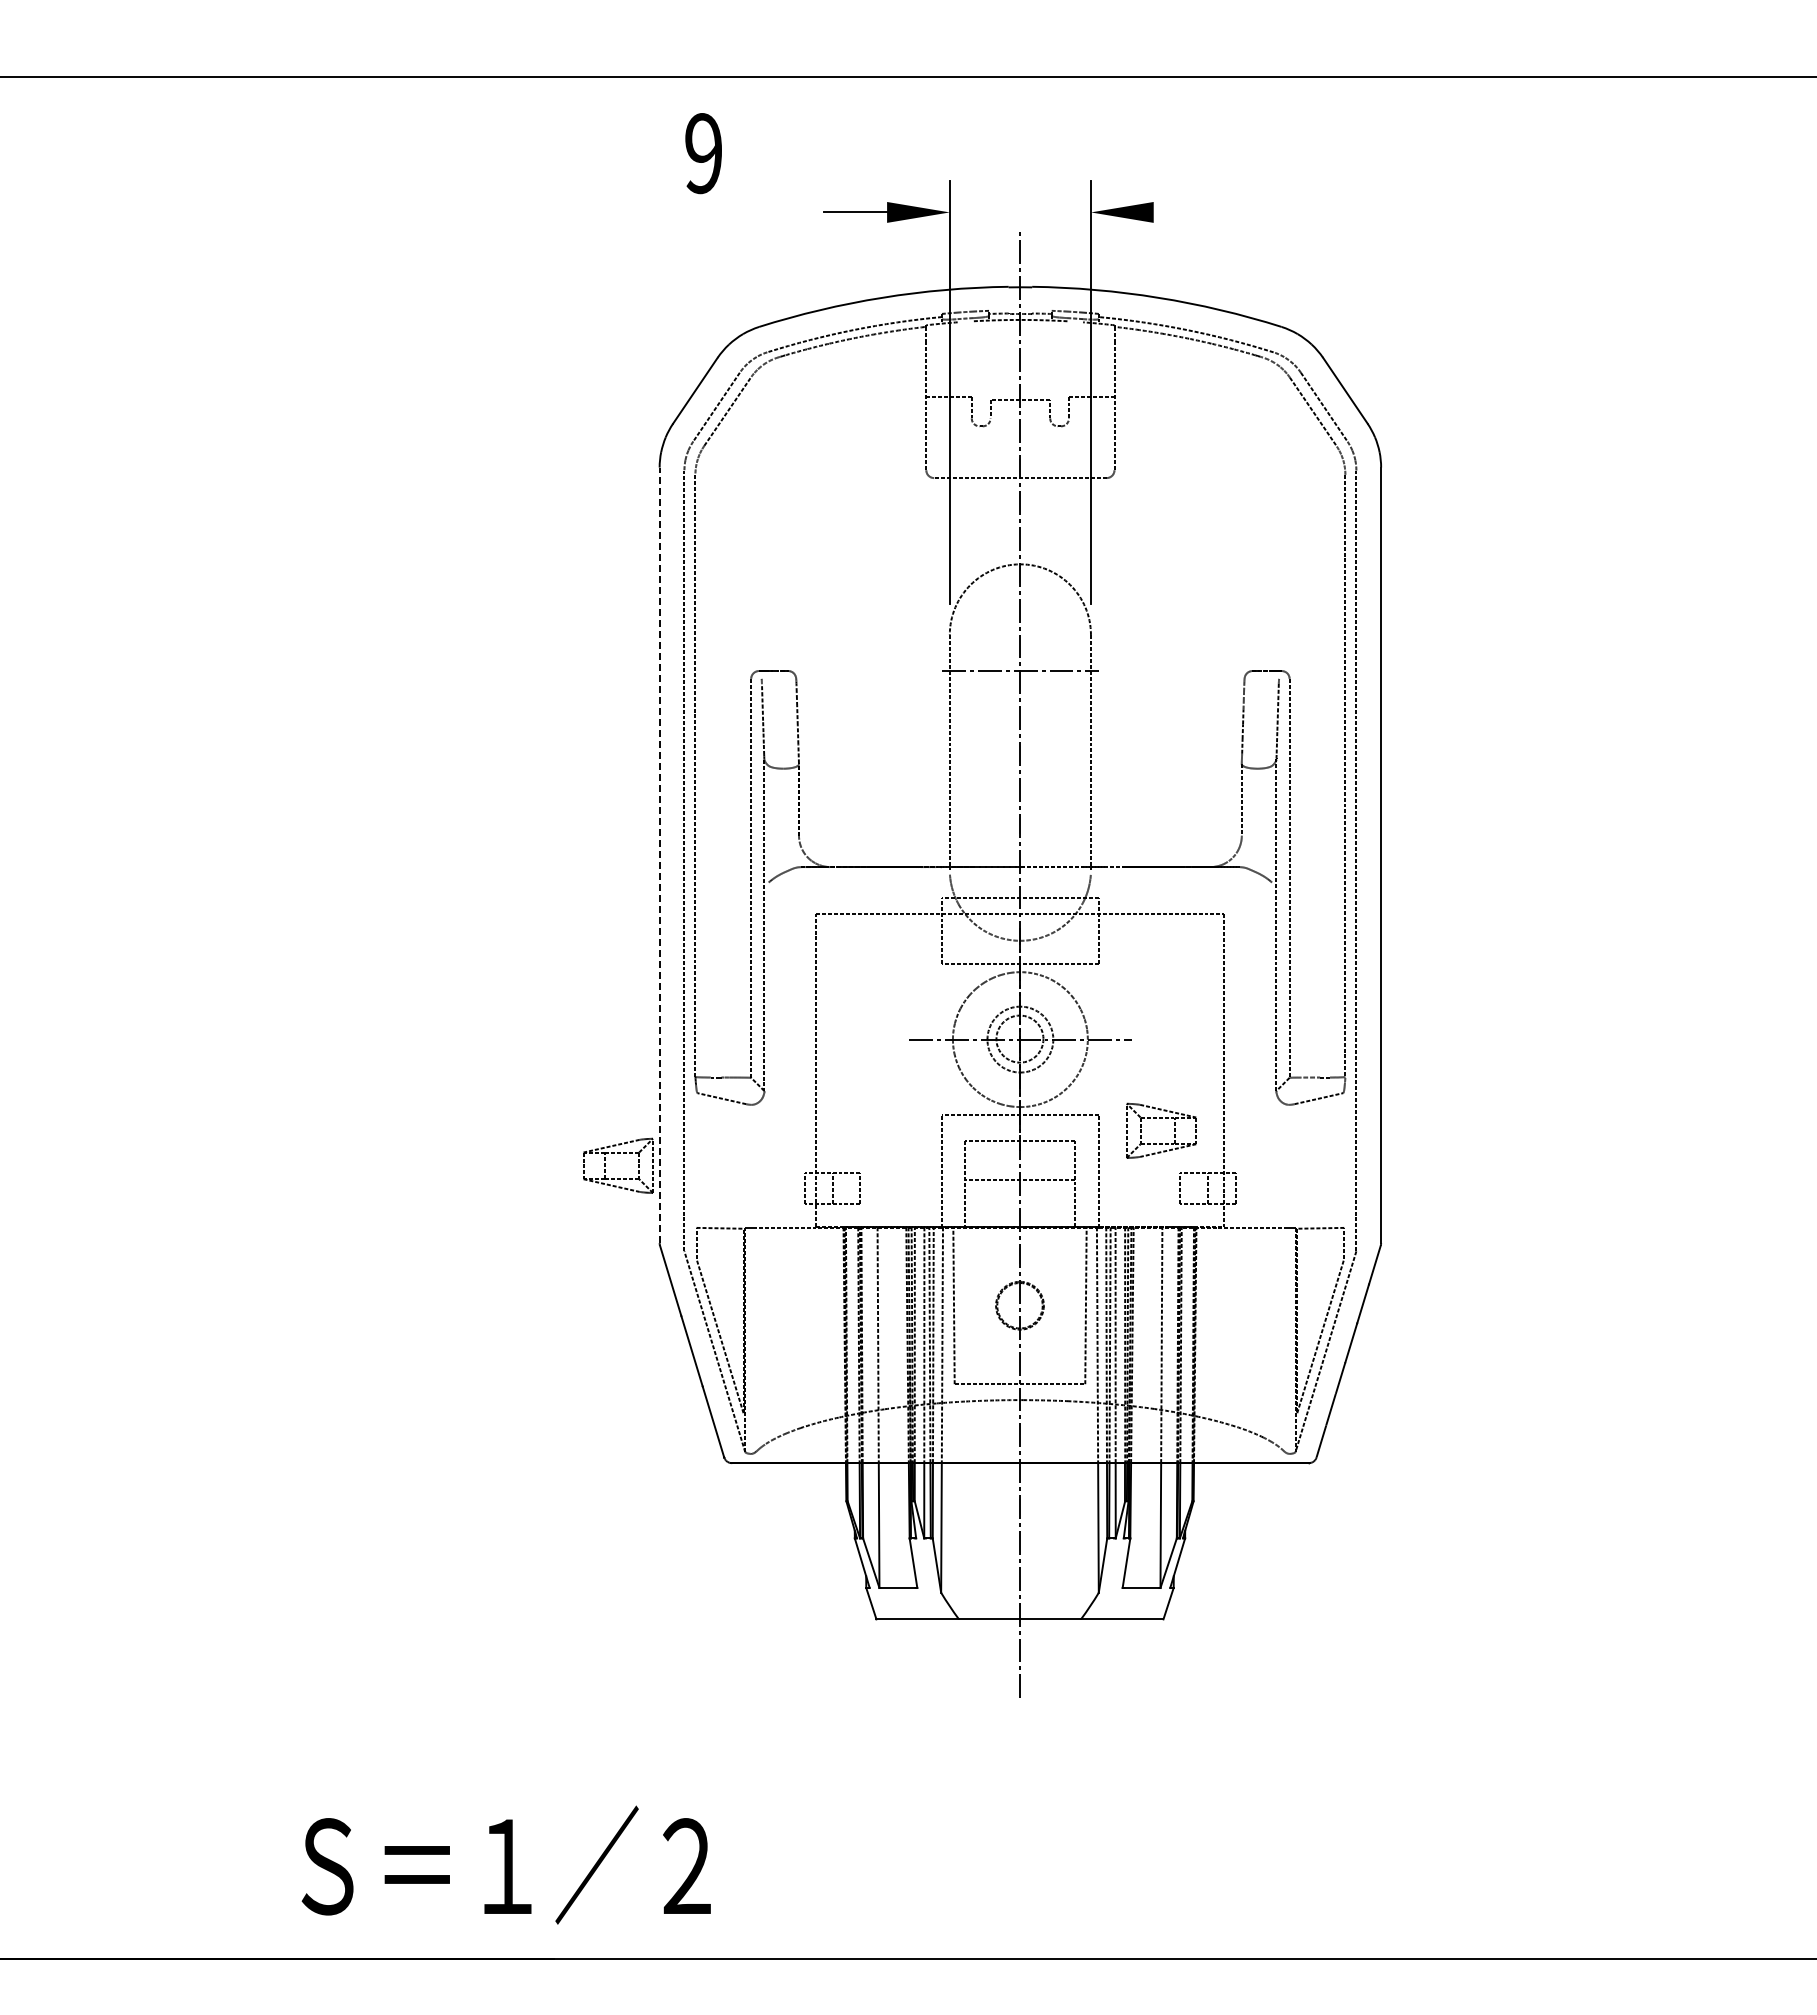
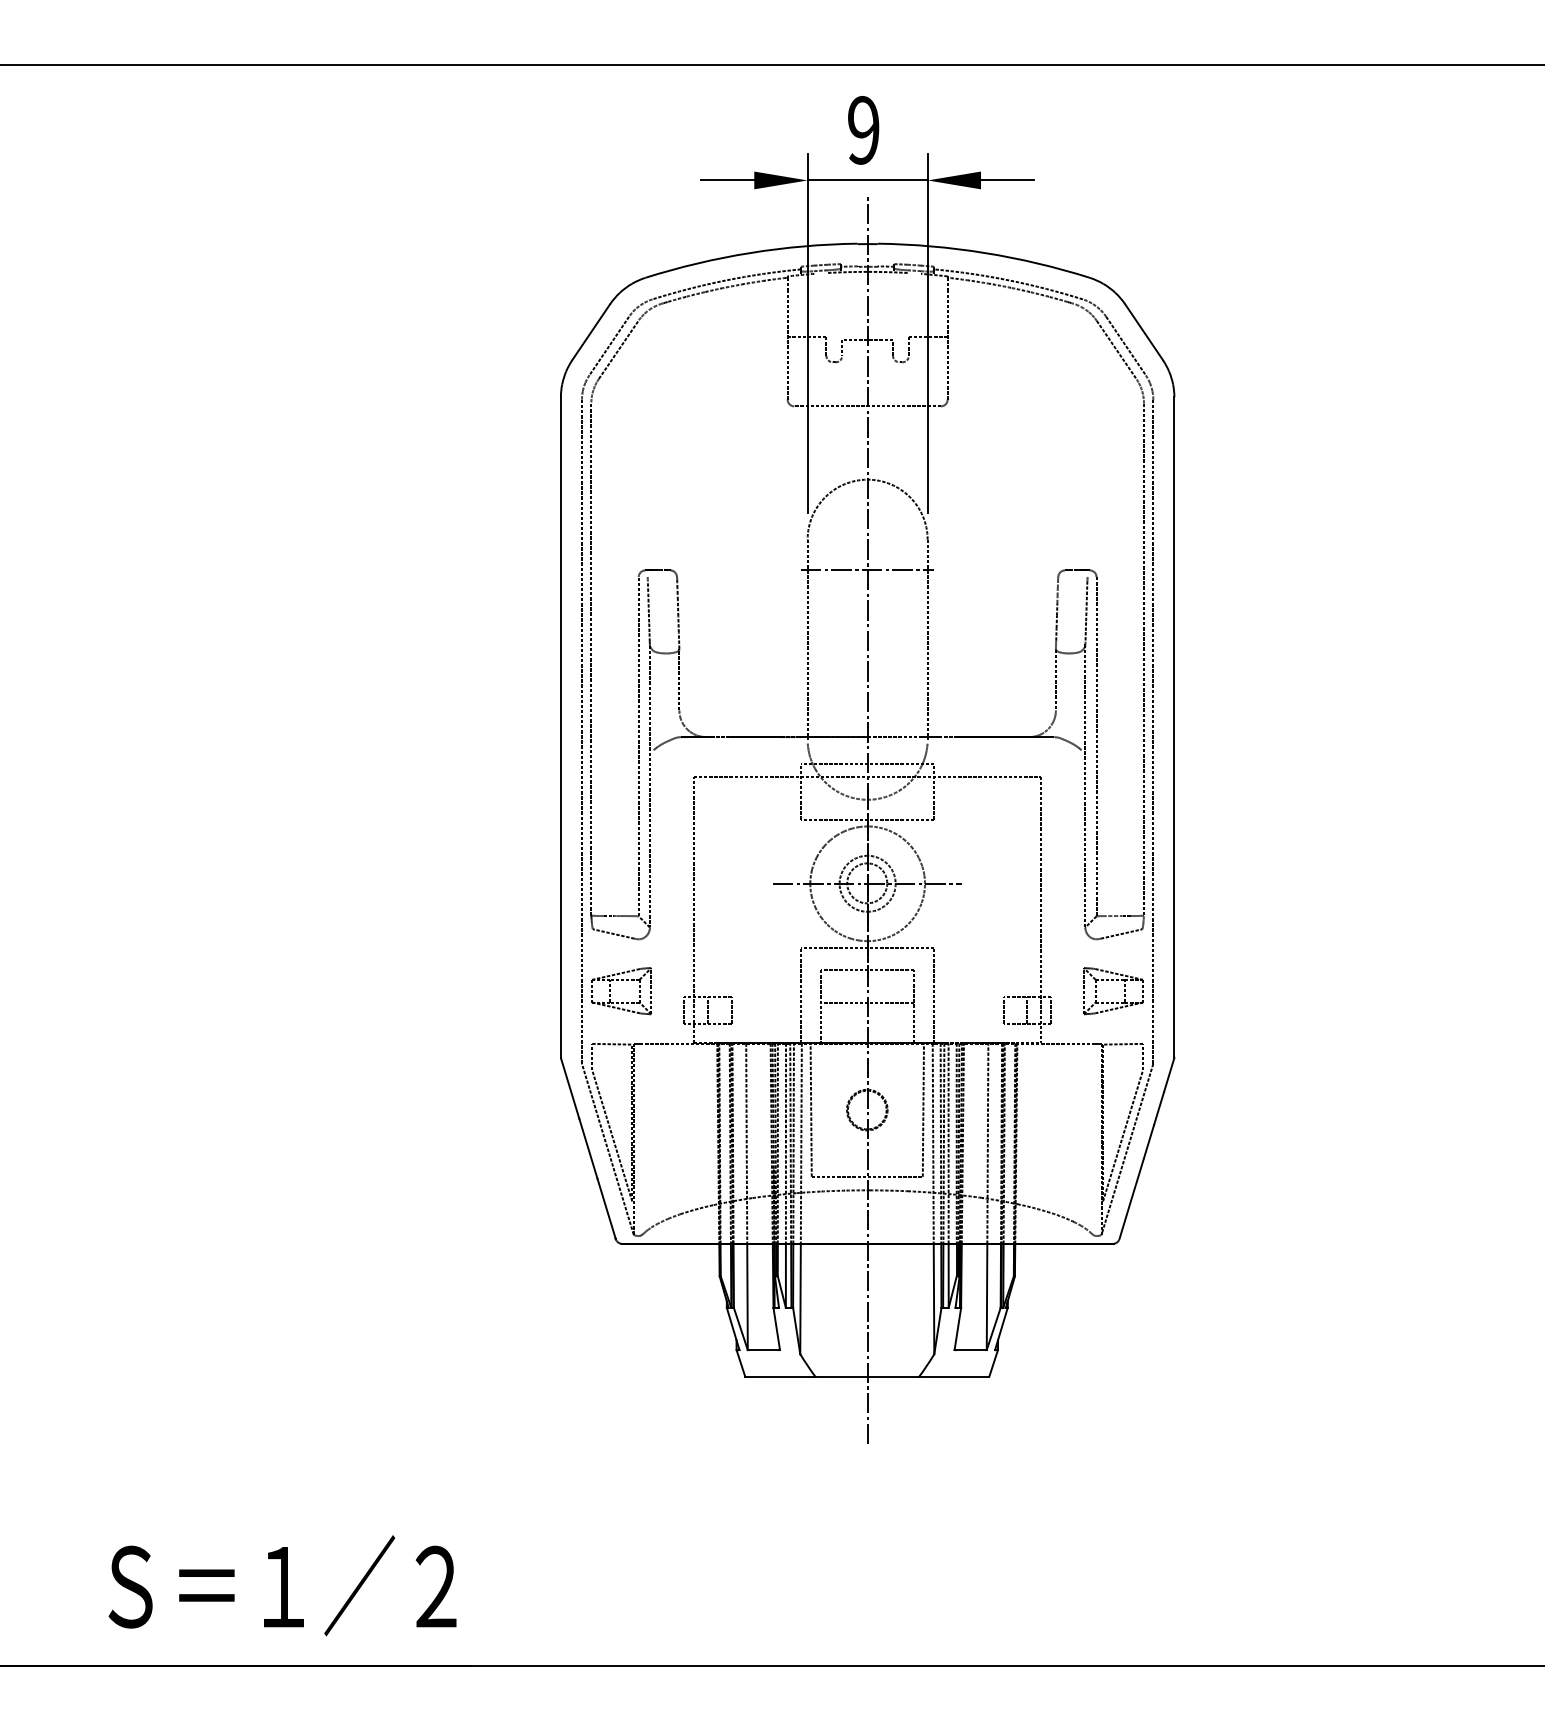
text: (703, 153) -> (863, 130), moved
line: (1019, 212) -> (866, 180), added
line: (1184, 212) -> (1007, 180), added
line: (659, 855) -> (560, 727), dashed -> solid
part: (1161, 1118) -> (1113, 980), moved
part: (618, 1153) -> (621, 980), moved
text: (505, 1864) -> (281, 1585), moved

